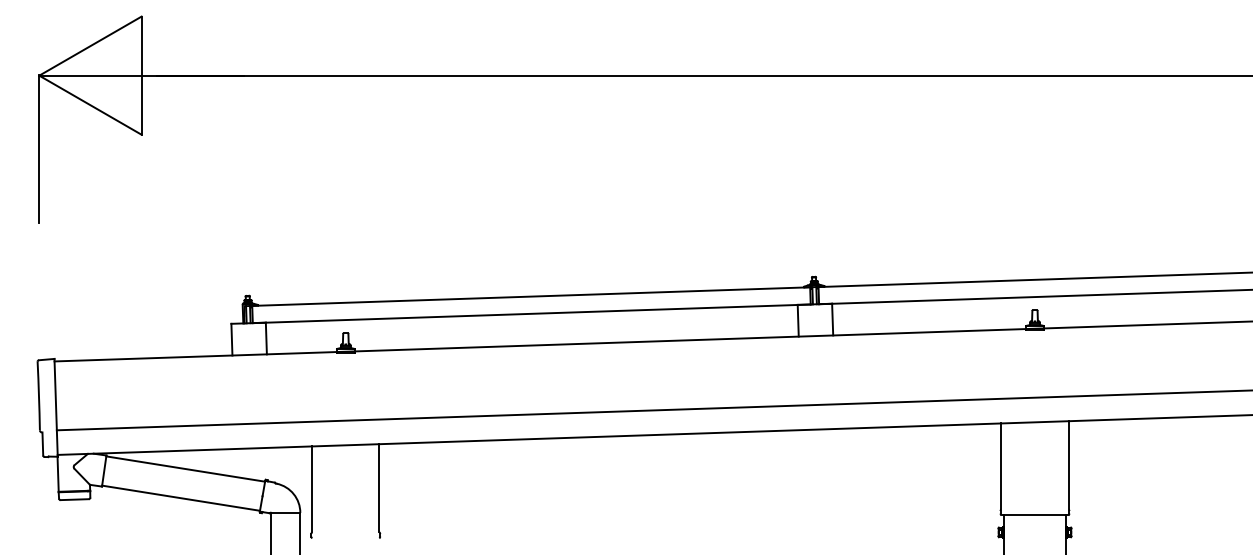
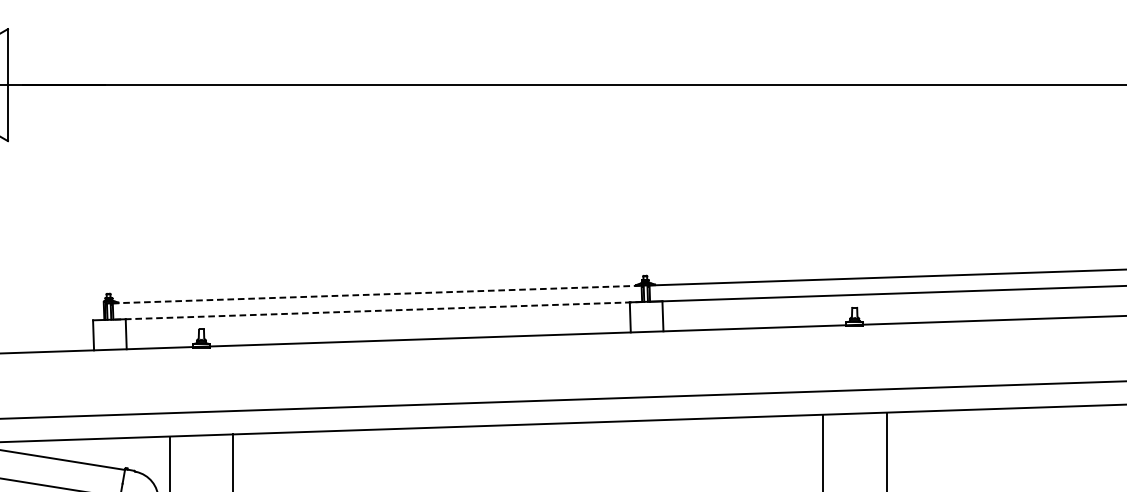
line: (531, 296) -> (377, 294), solid -> dashed
line: (531, 313) -> (377, 310), solid -> dashed

